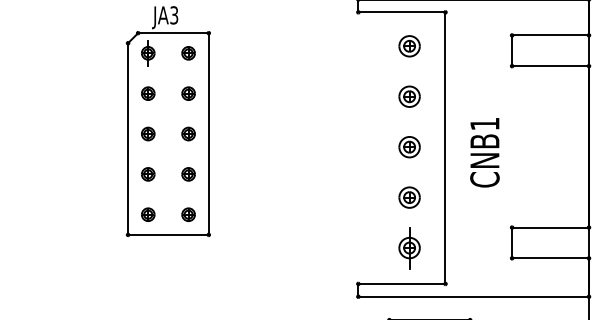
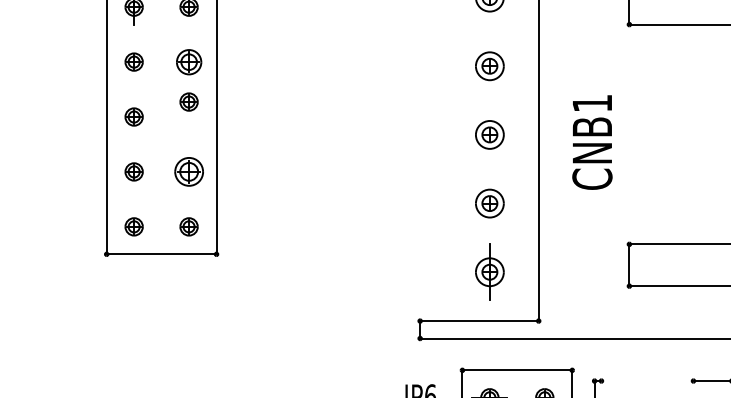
part: (188, 93) -> (188, 61), size x1.4
part: (188, 133) -> (188, 101), moved
part: (188, 174) -> (188, 172), size x1.6

